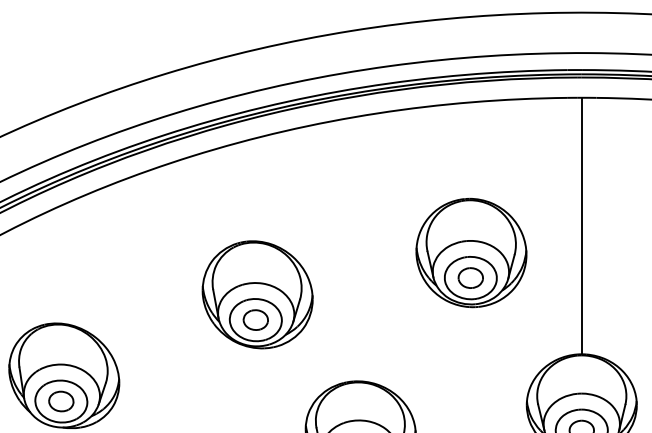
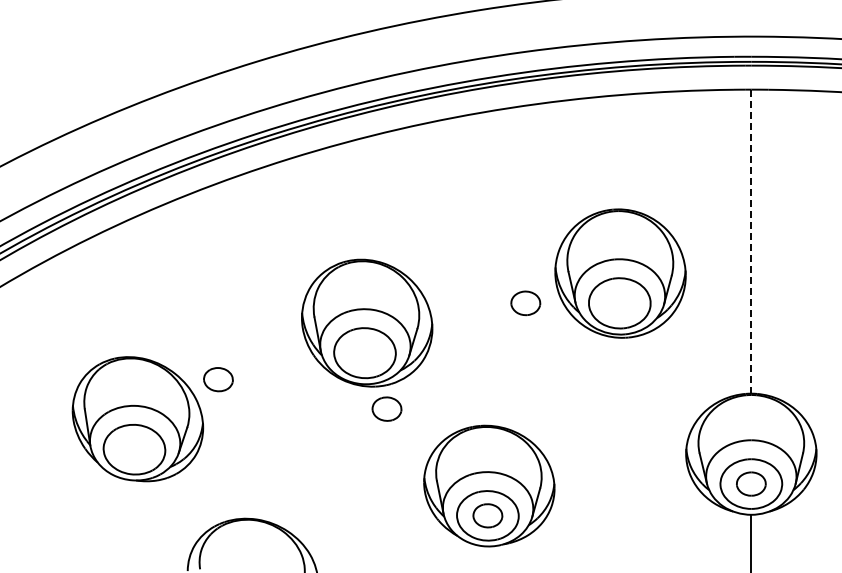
line: (581, 225) -> (751, 241), solid -> dashed
part: (470, 278) -> (525, 303), moved
part: (255, 319) -> (386, 408), moved
part: (61, 401) -> (218, 379), moved

